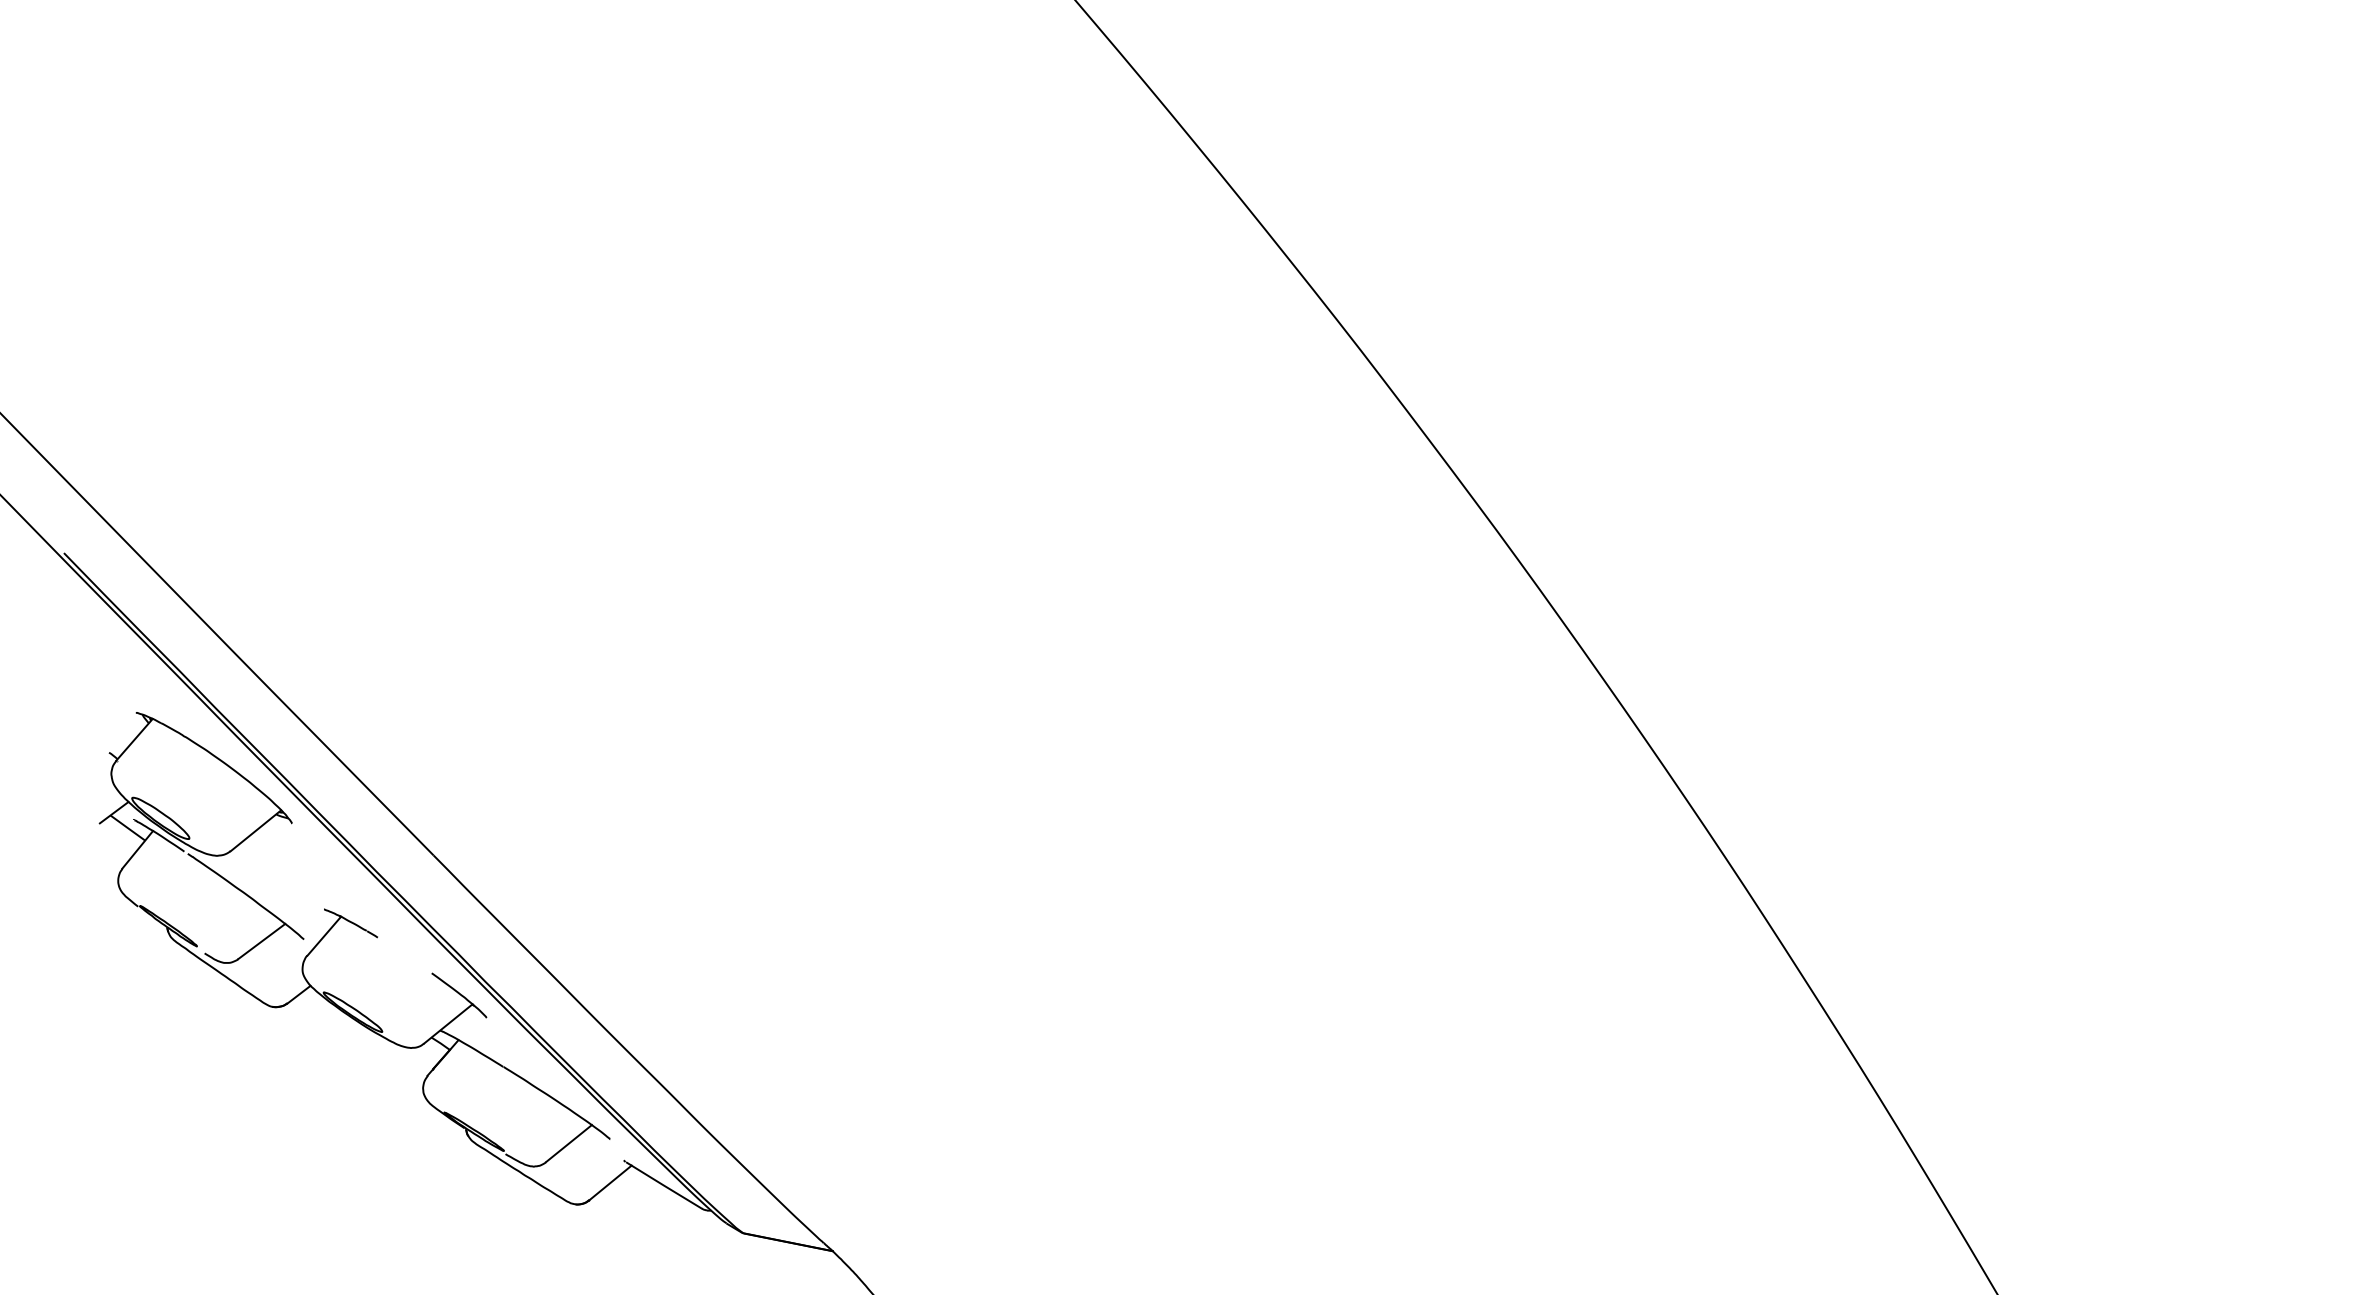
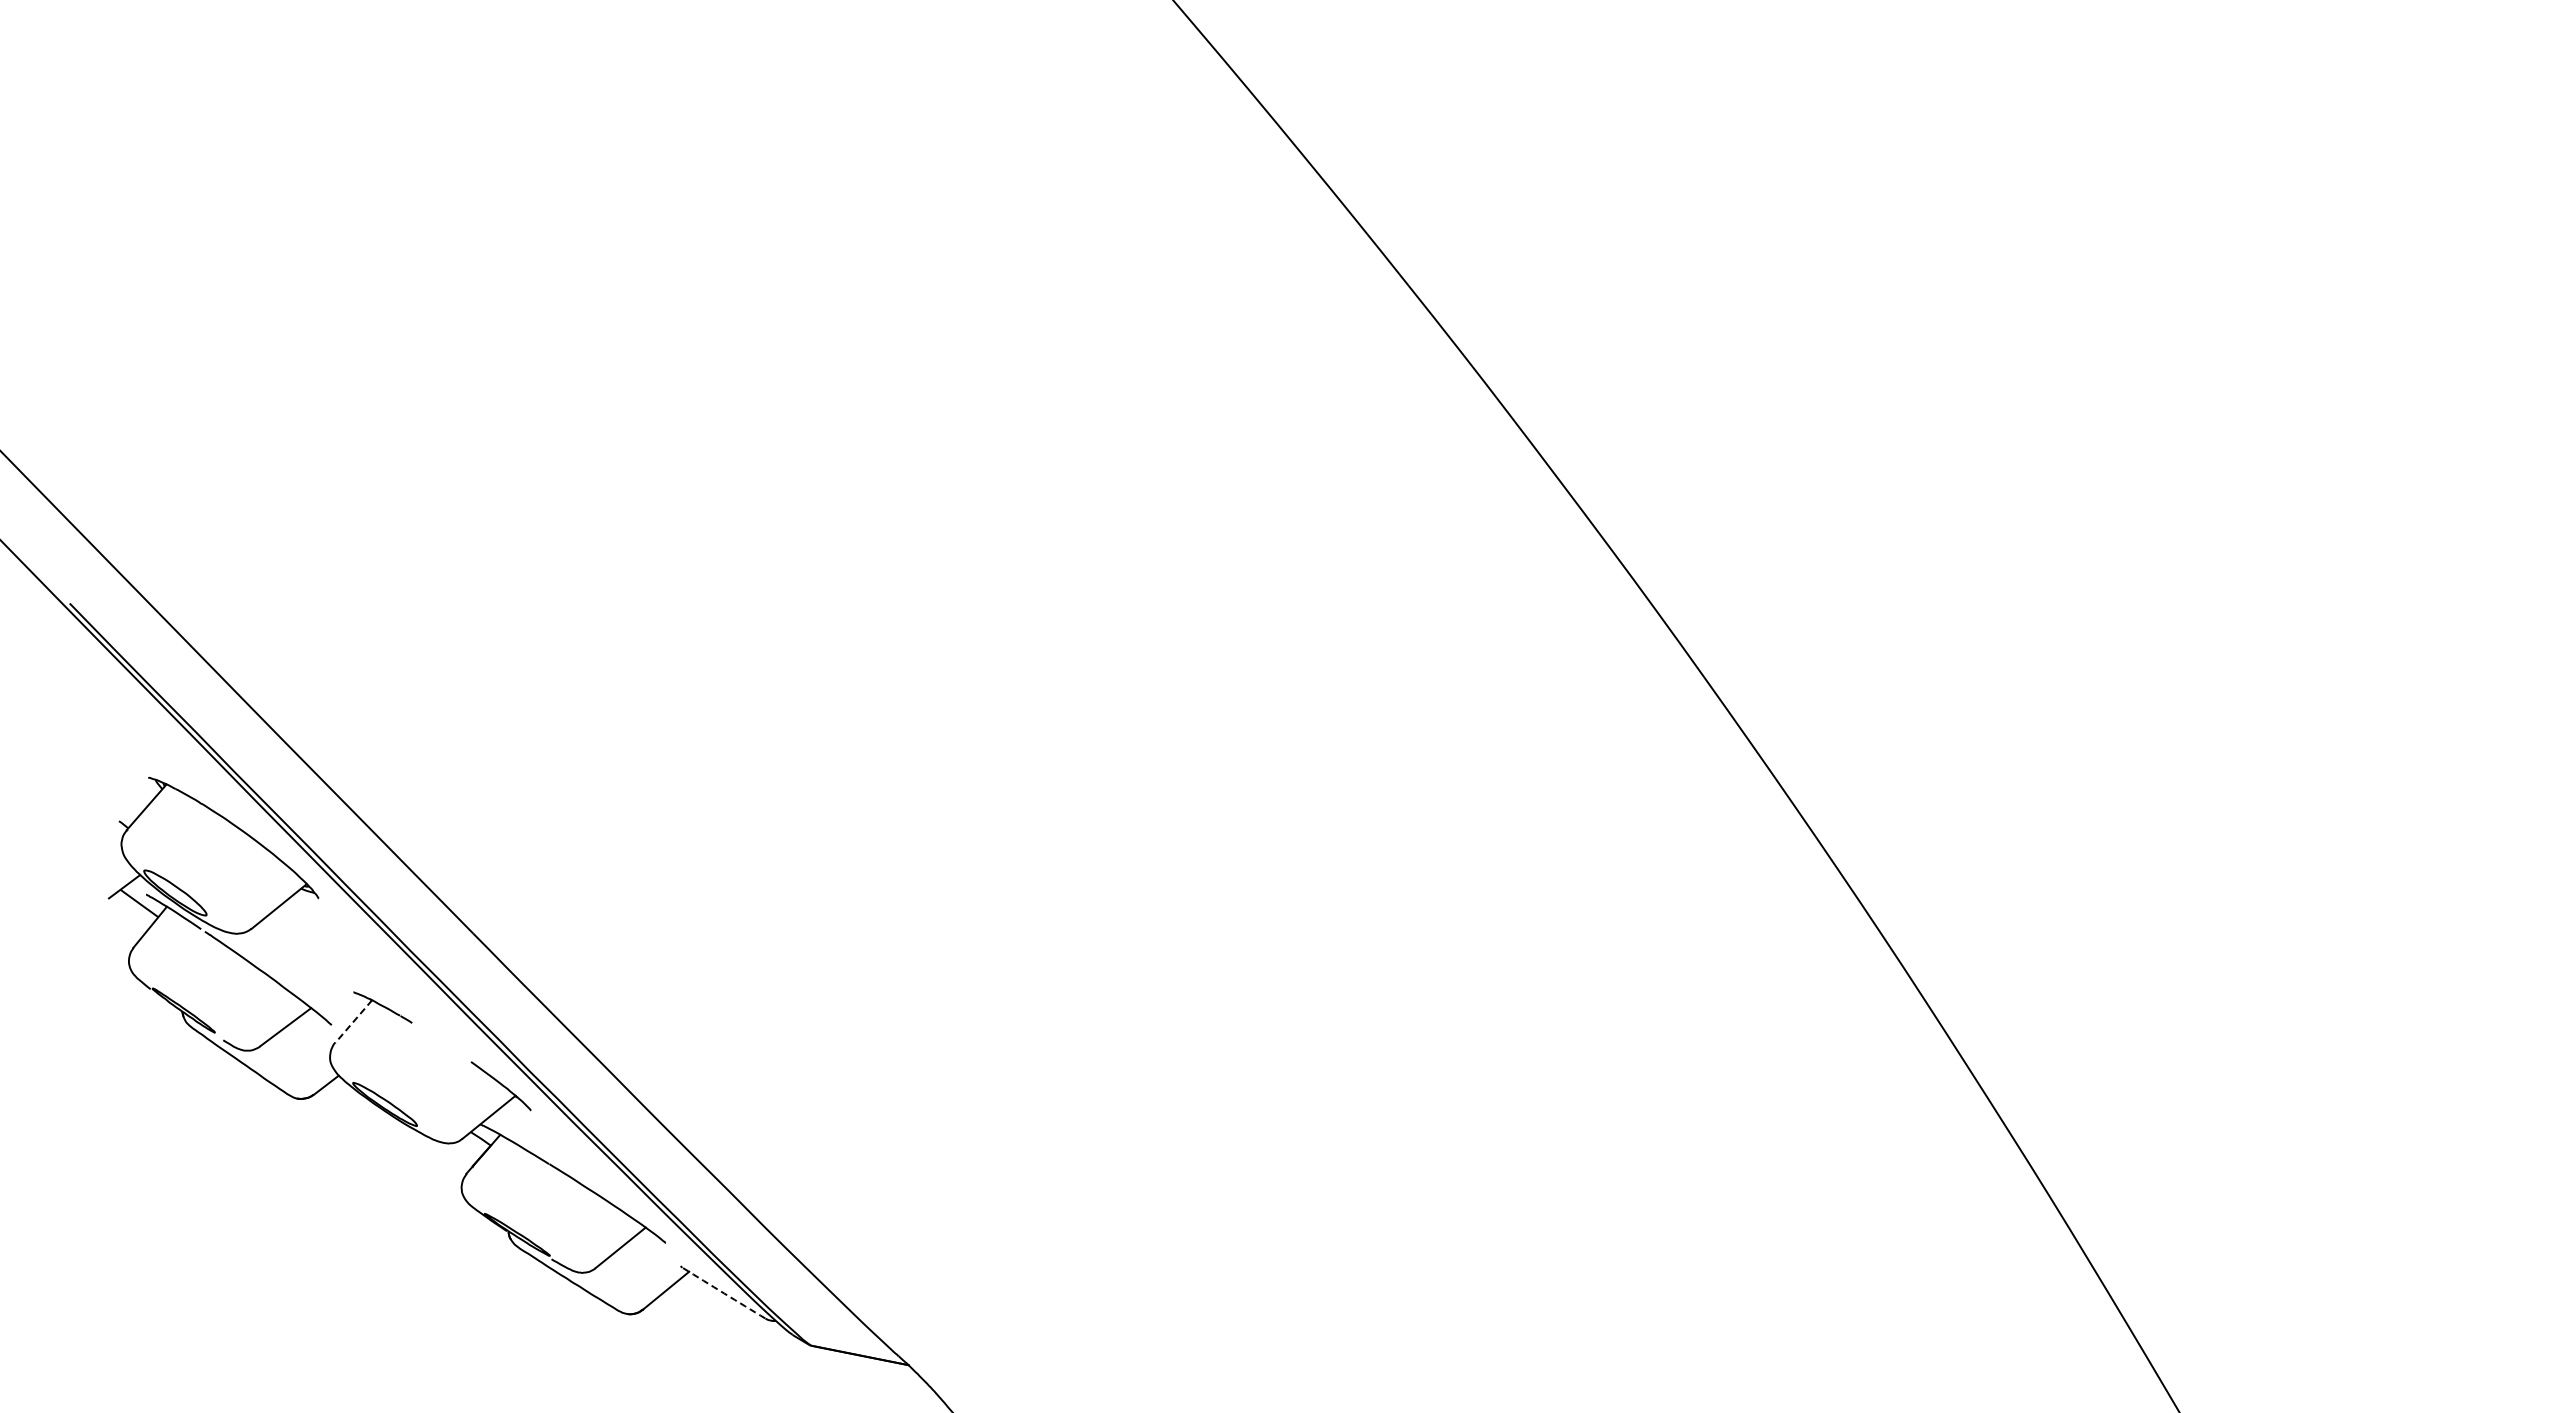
line: (324, 936) -> (353, 1021), solid -> dashed
arc: (664, 1185) -> (724, 1293), solid -> dashed

